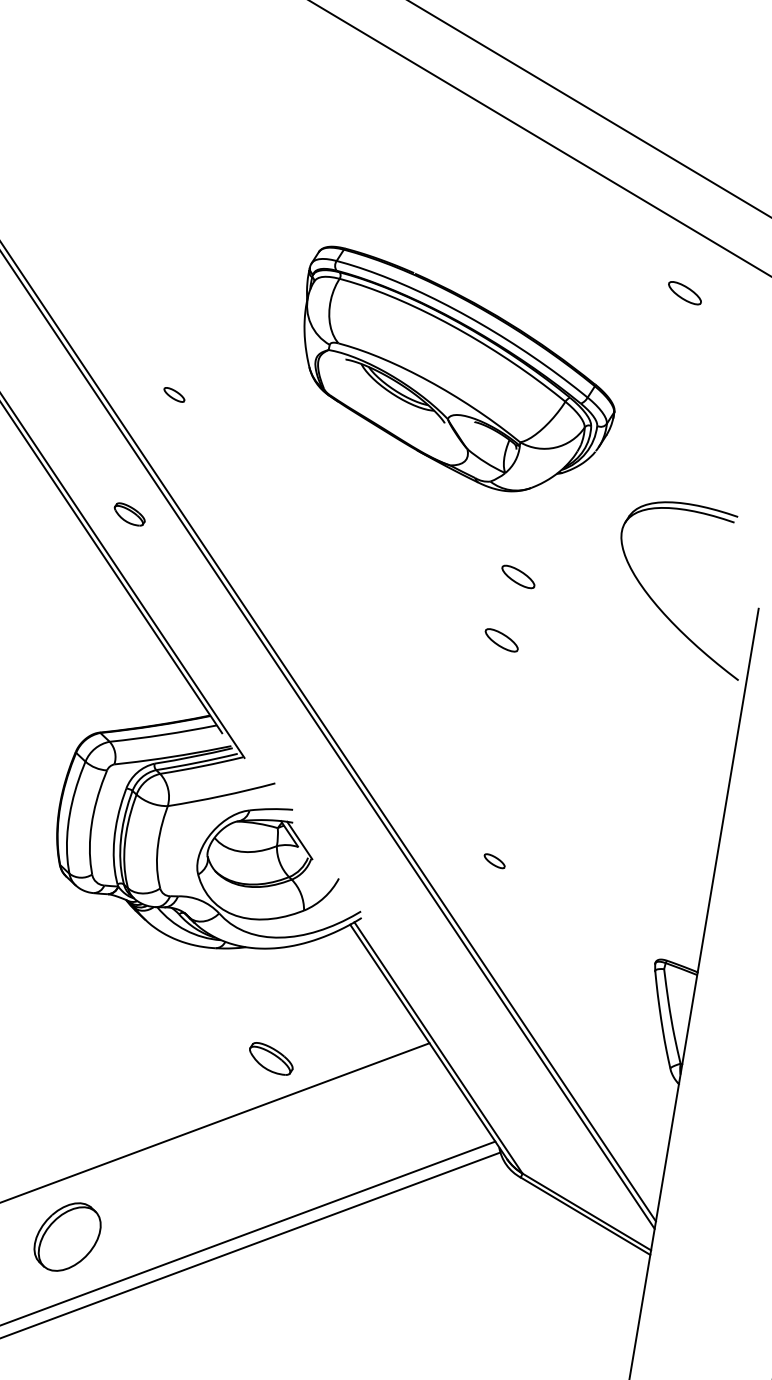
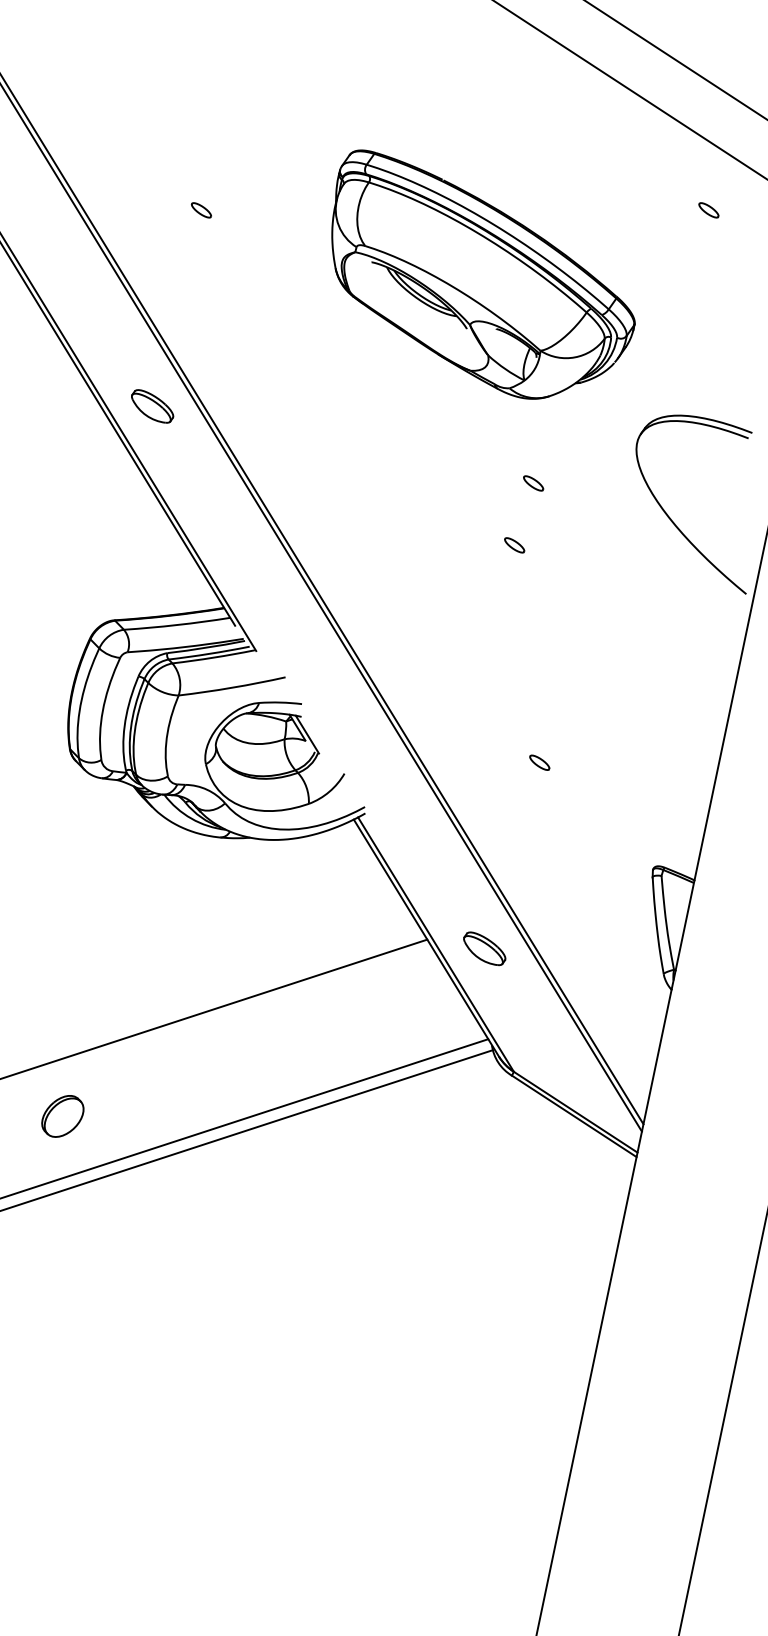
part: (684, 293) -> (708, 210), size x0.62
part: (173, 395) -> (200, 210), moved
part: (129, 514) -> (152, 406), size x1.43
part: (518, 577) -> (533, 483), size x0.62
part: (501, 640) -> (514, 545), size x0.62
part: (494, 860) -> (539, 762), moved
part: (271, 1058) -> (484, 948), moved
part: (67, 1237) -> (62, 1116), size x0.62

